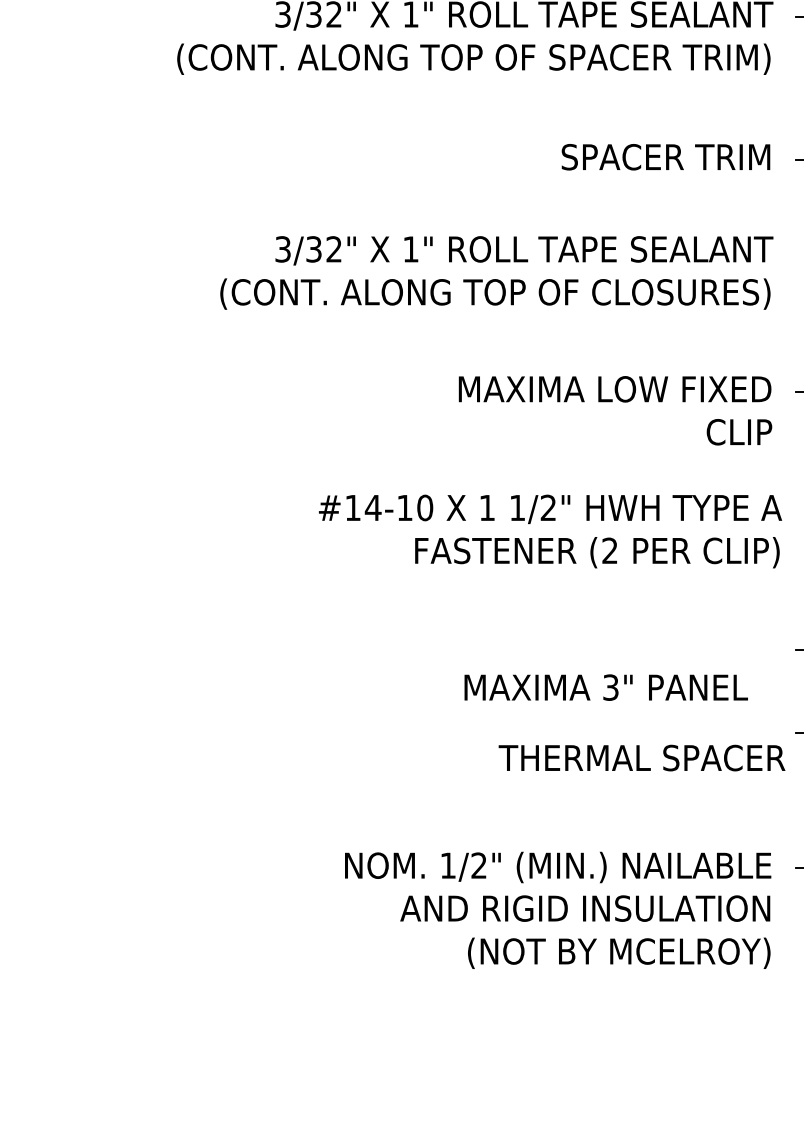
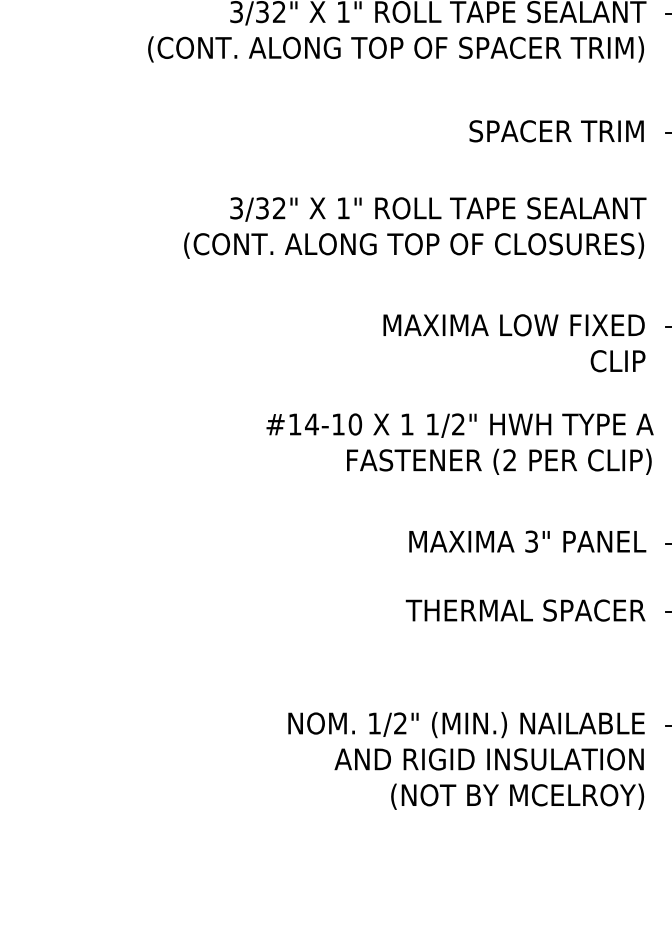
text: (605, 687) -> (527, 541), moved
text: (641, 757) -> (525, 610), moved

